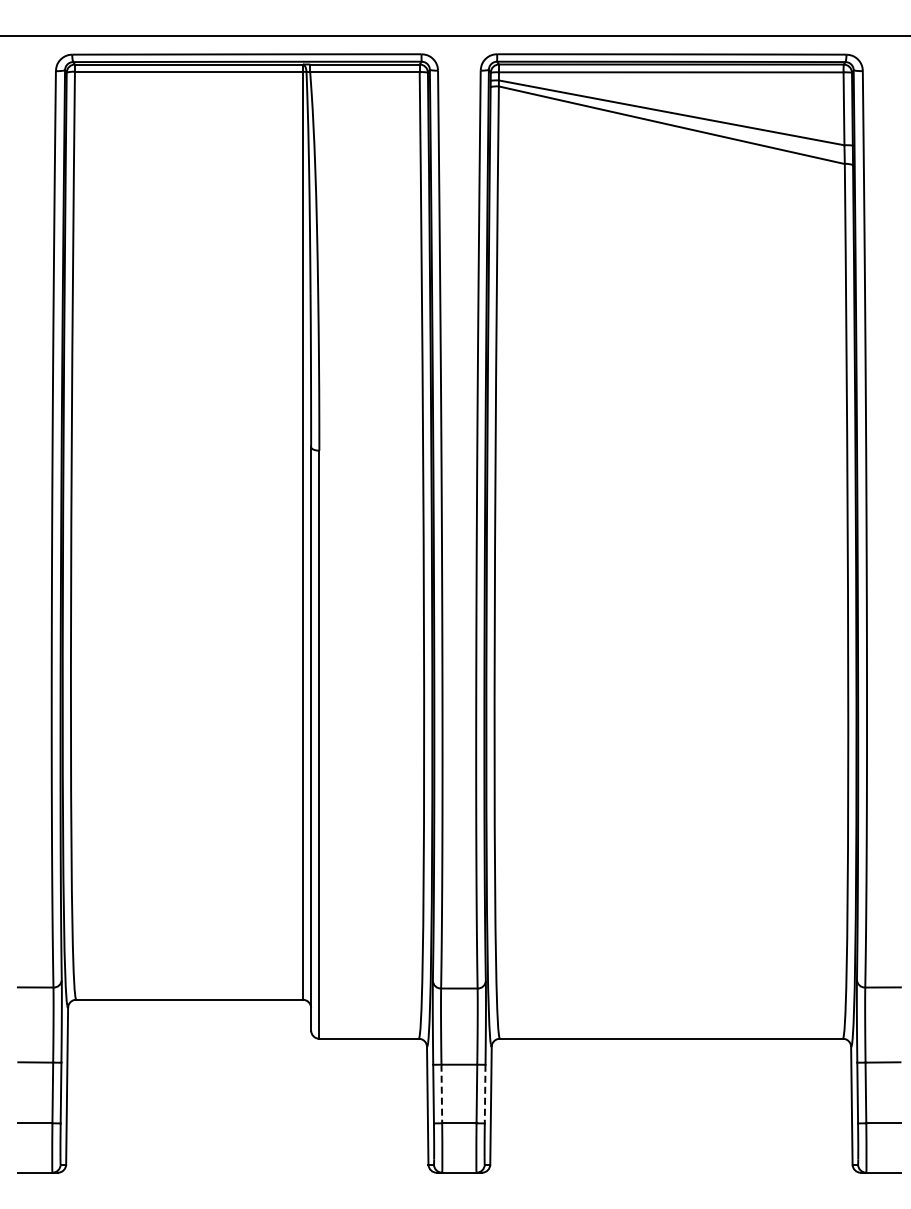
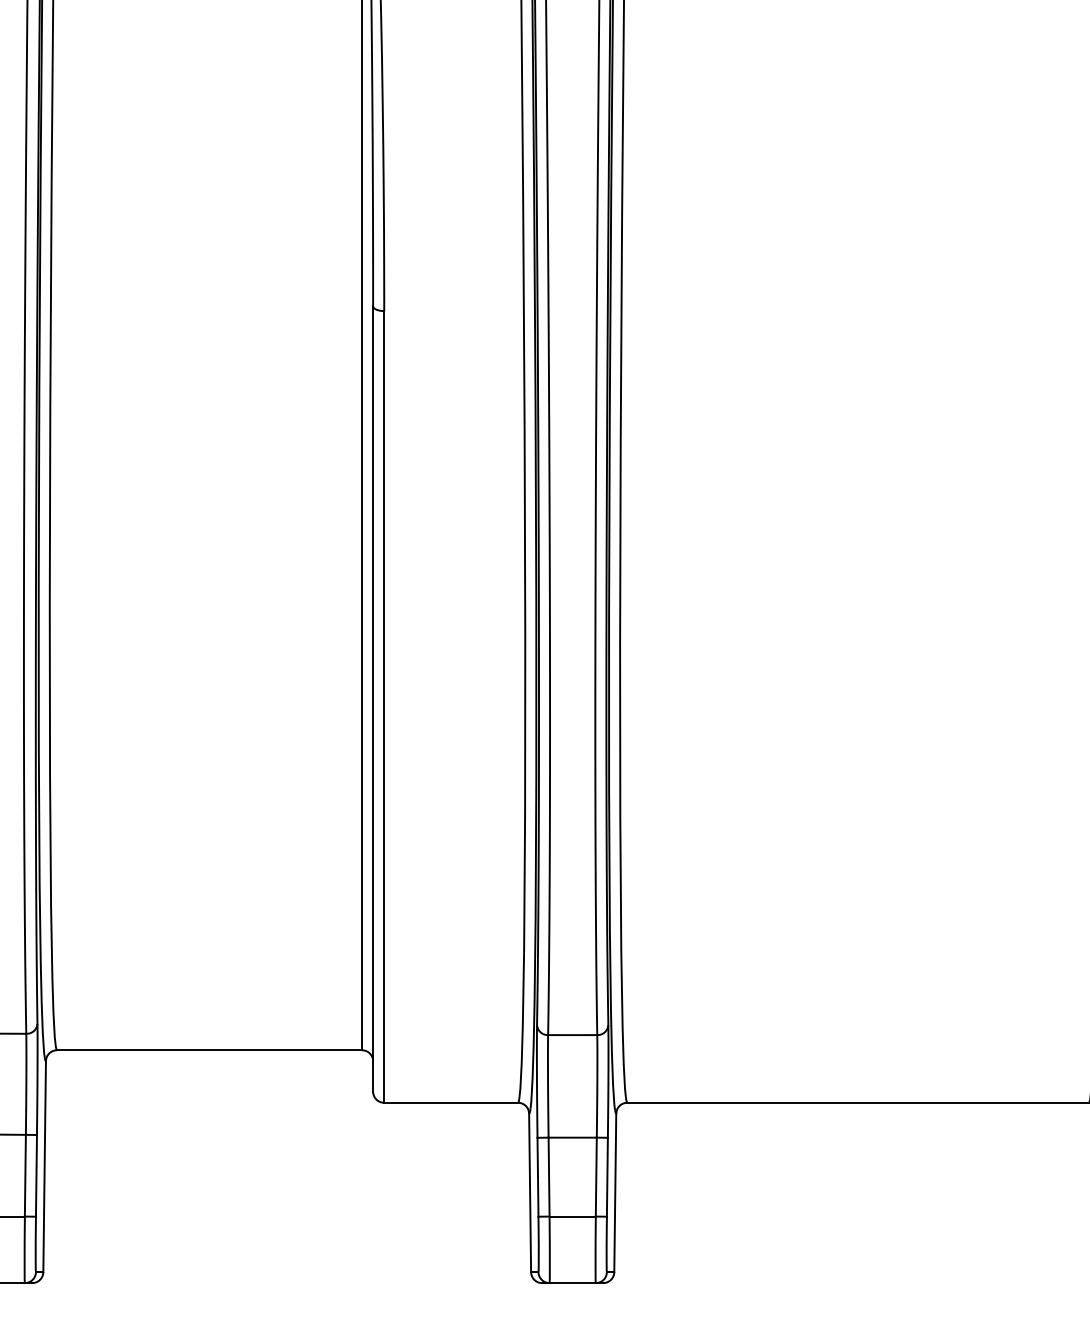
line: (441, 1094) -> (548, 1177), dashed -> solid
line: (485, 1094) -> (607, 1177), dashed -> solid

